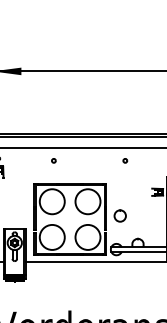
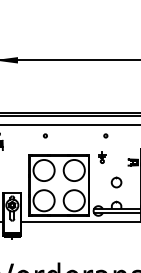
part: (121, 186) -> (102, 157), added
part: (120, 215) -> (116, 182), moved

